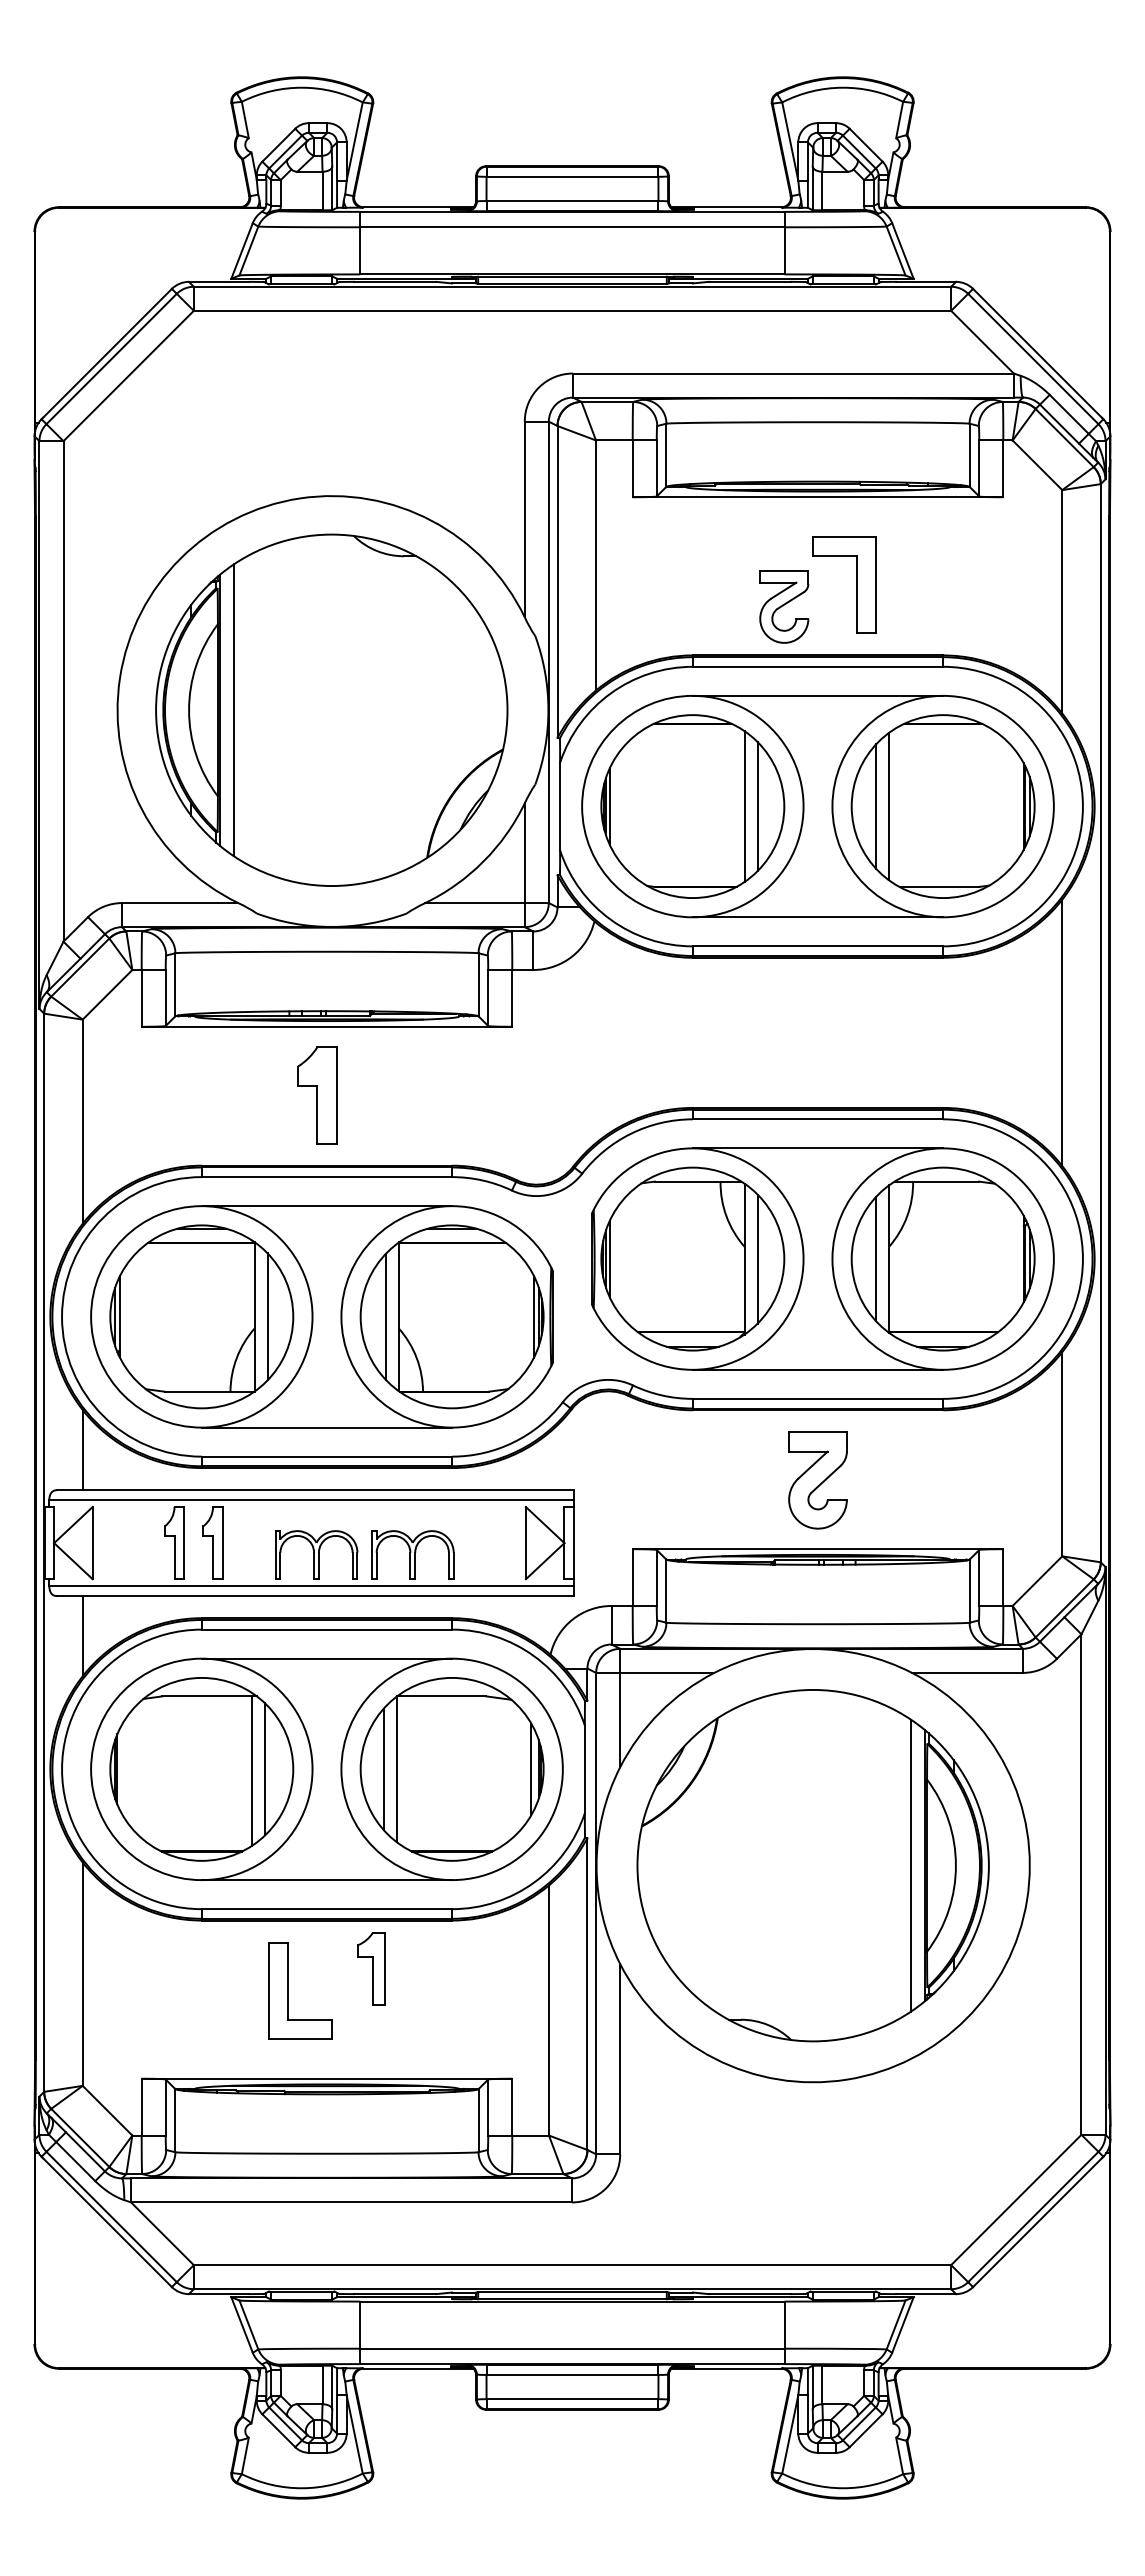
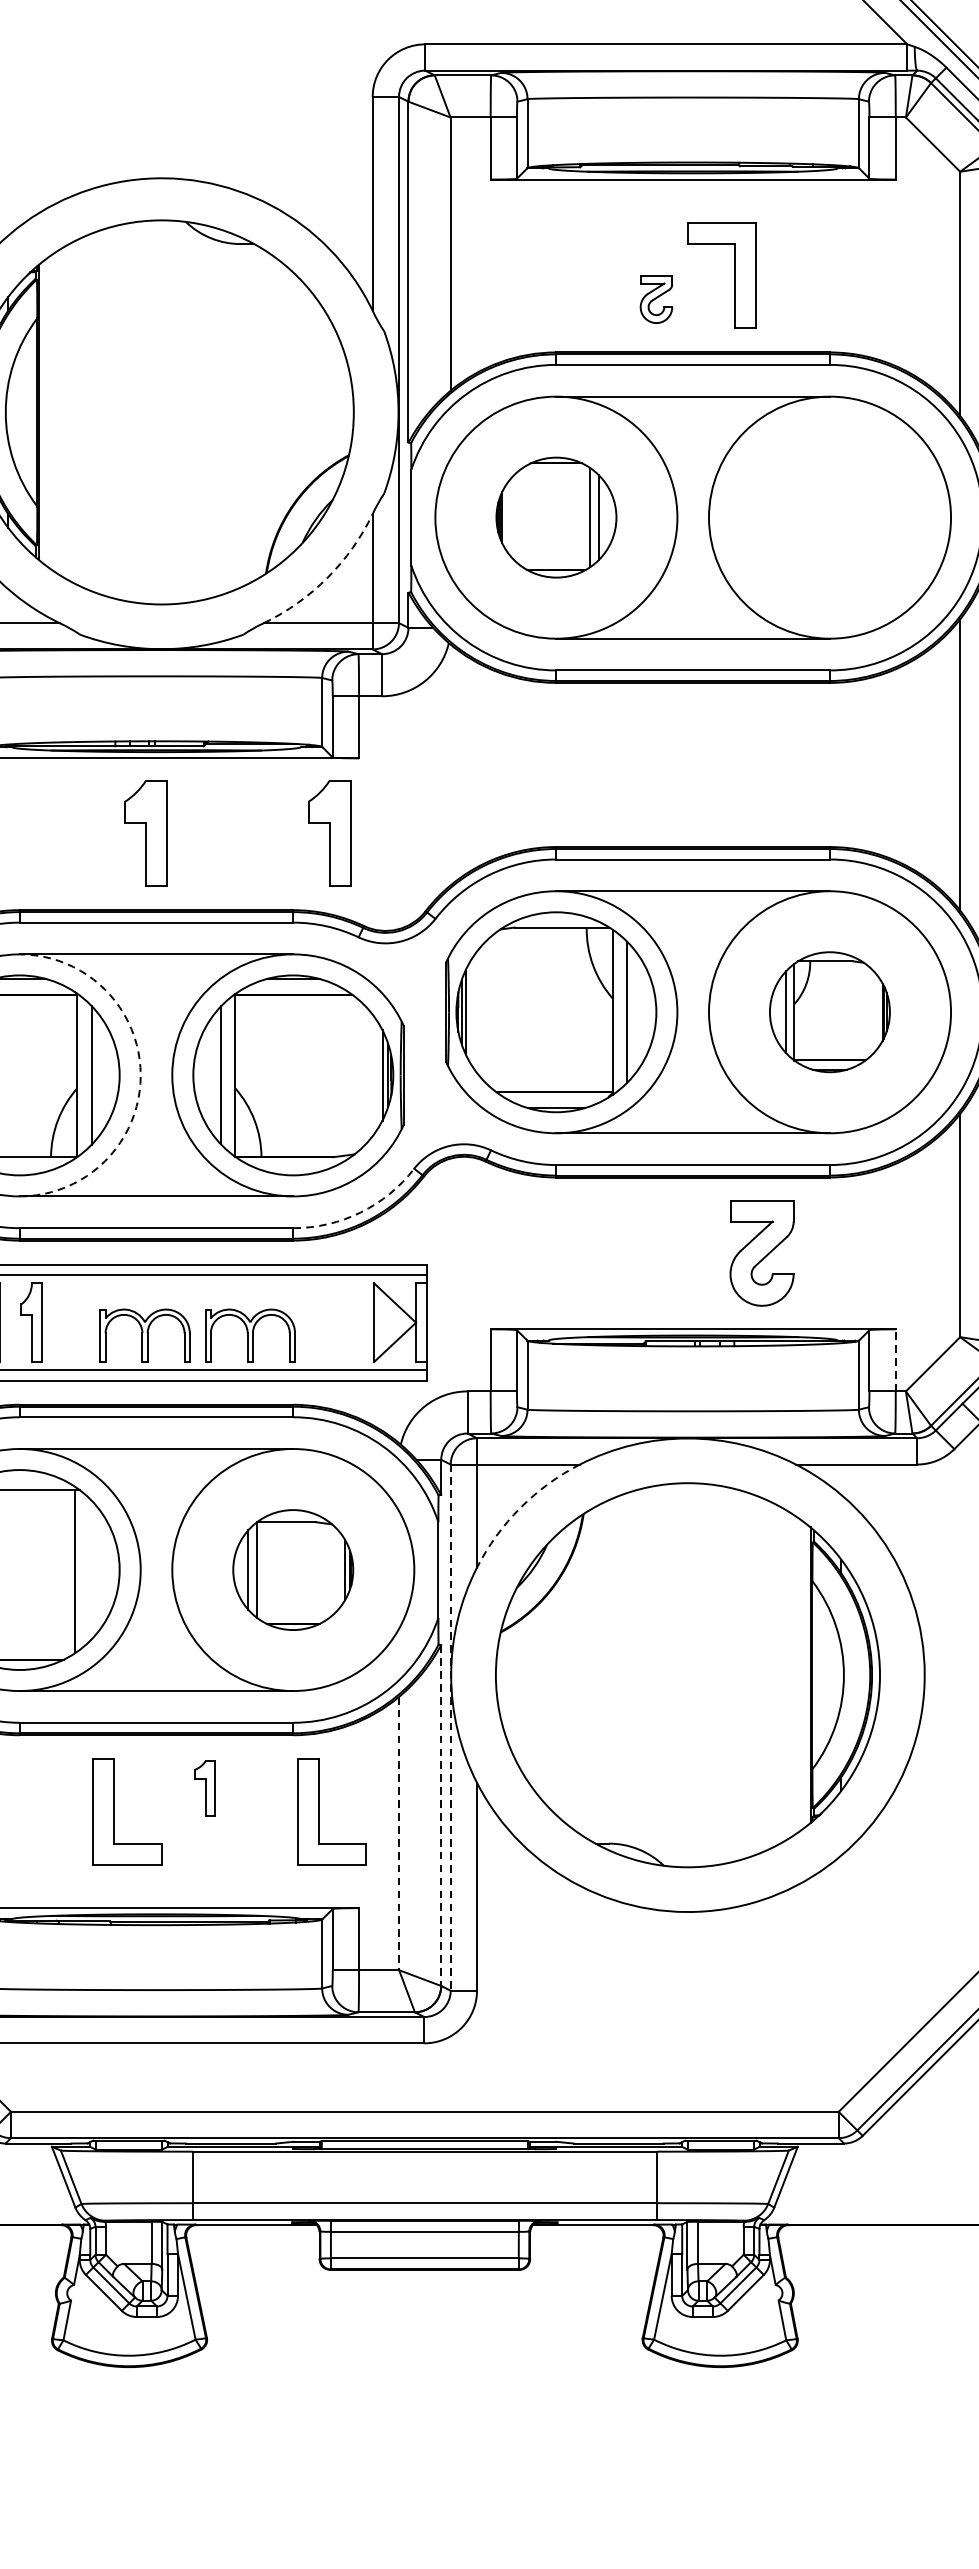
part: (784, 606) -> (656, 298), size x0.6
line: (234, 710) -> (55, 412), removed
part: (692, 806) -> (556, 517), size x0.6
part: (942, 806) -> (829, 517), removed
arc: (483, 861) -> (327, 577), solid -> dashed
part: (485, 1095) -> (329, 833), added
part: (942, 1258) -> (829, 1011), size x0.6
arc: (312, 1316) -> (140, 1075), solid -> dashed
arc: (513, 1442) -> (360, 1212), solid -> dashed
part: (817, 1480) -> (761, 1253), moved
line: (1003, 1577) -> (895, 1360), solid -> dashed
arc: (659, 1712) -> (519, 1507), solid -> dashed
line: (265, 1769) -> (89, 1570), removed
part: (451, 1769) -> (292, 1570), size x0.6
line: (910, 1865) -> (794, 1675), removed
line: (596, 1913) -> (451, 1727), solid -> dashed
part: (371, 1968) -> (205, 1787), size x0.7
part: (475, 1990) -> (318, 1811), added
line: (587, 1994) -> (441, 1816), solid -> dashed
line: (548, 2011) -> (398, 1834), solid -> dashed

